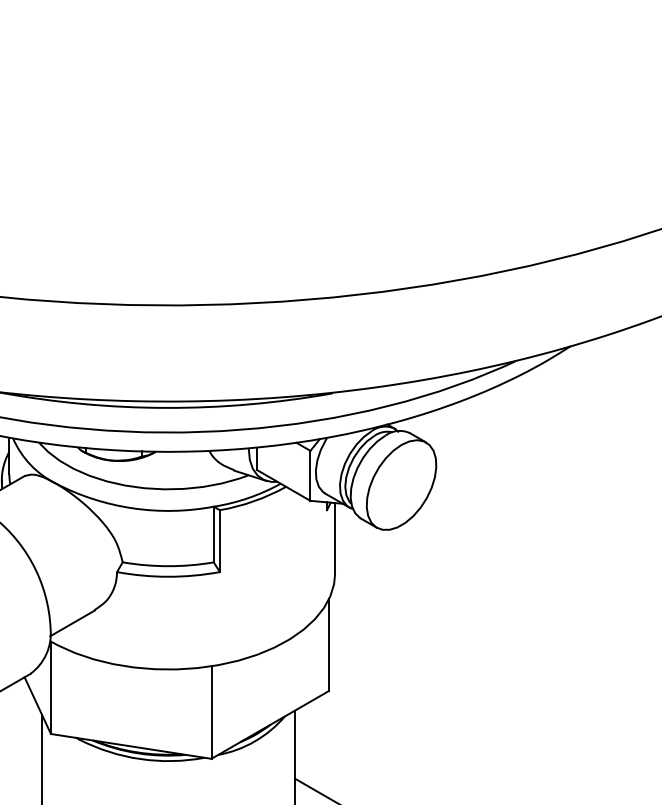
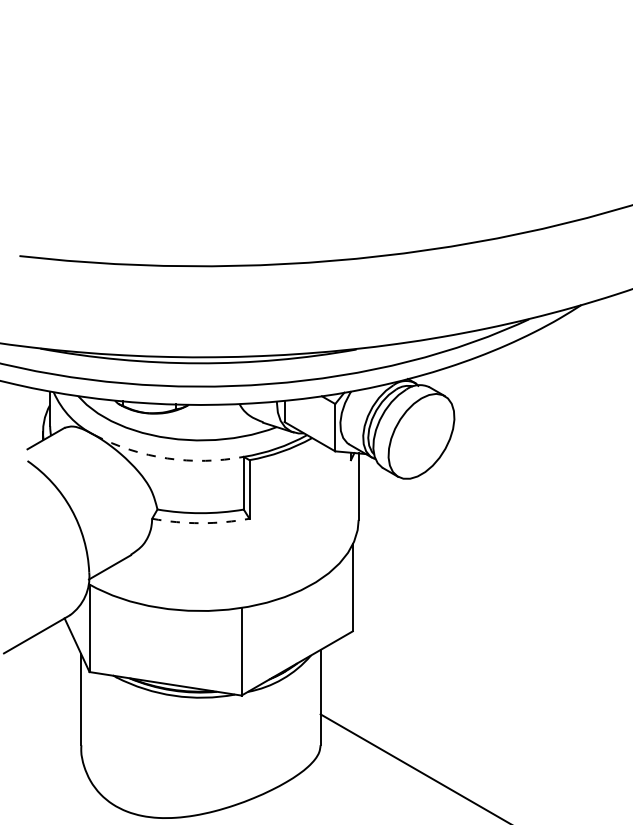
arc: (133, 508) -> (167, 458), solid -> dashed
arc: (168, 577) -> (200, 523), solid -> dashed

